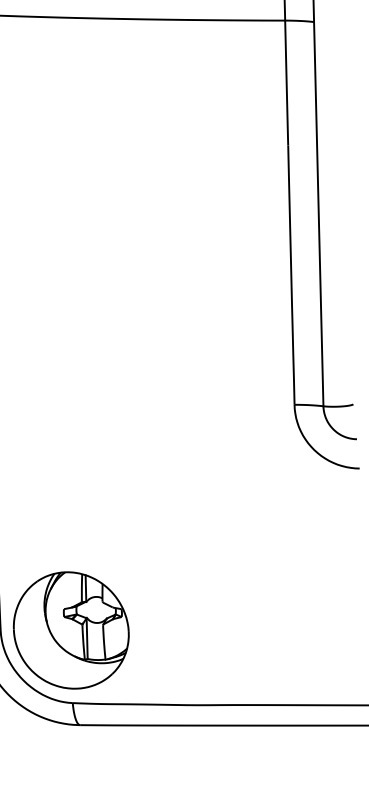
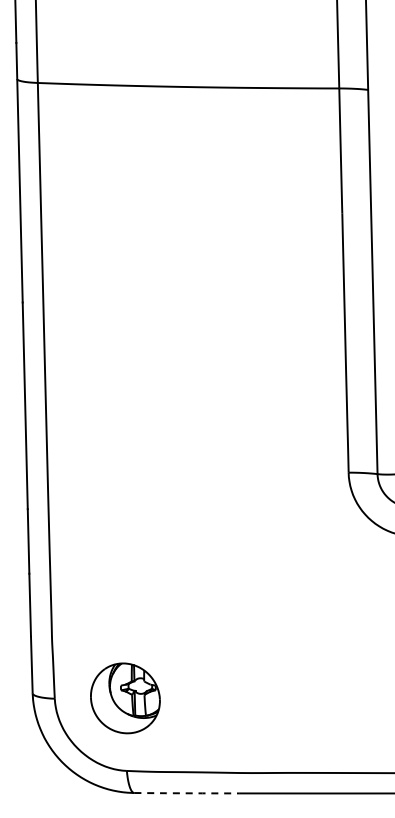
part: (71, 630) -> (125, 698), size x0.6
line: (132, 725) -> (186, 793), solid -> dashed

